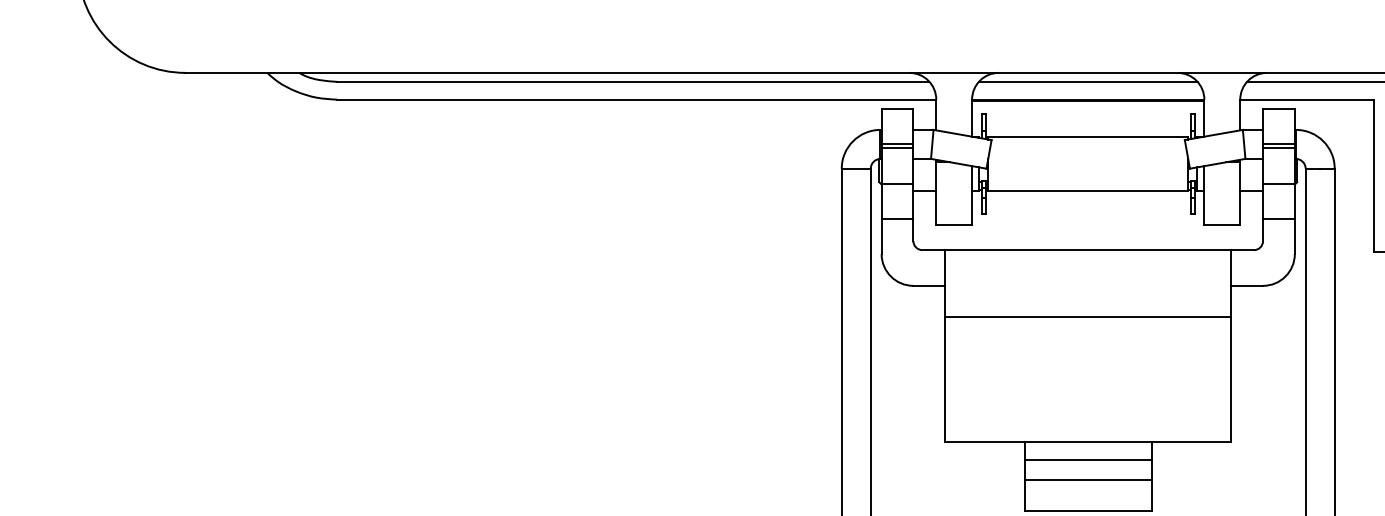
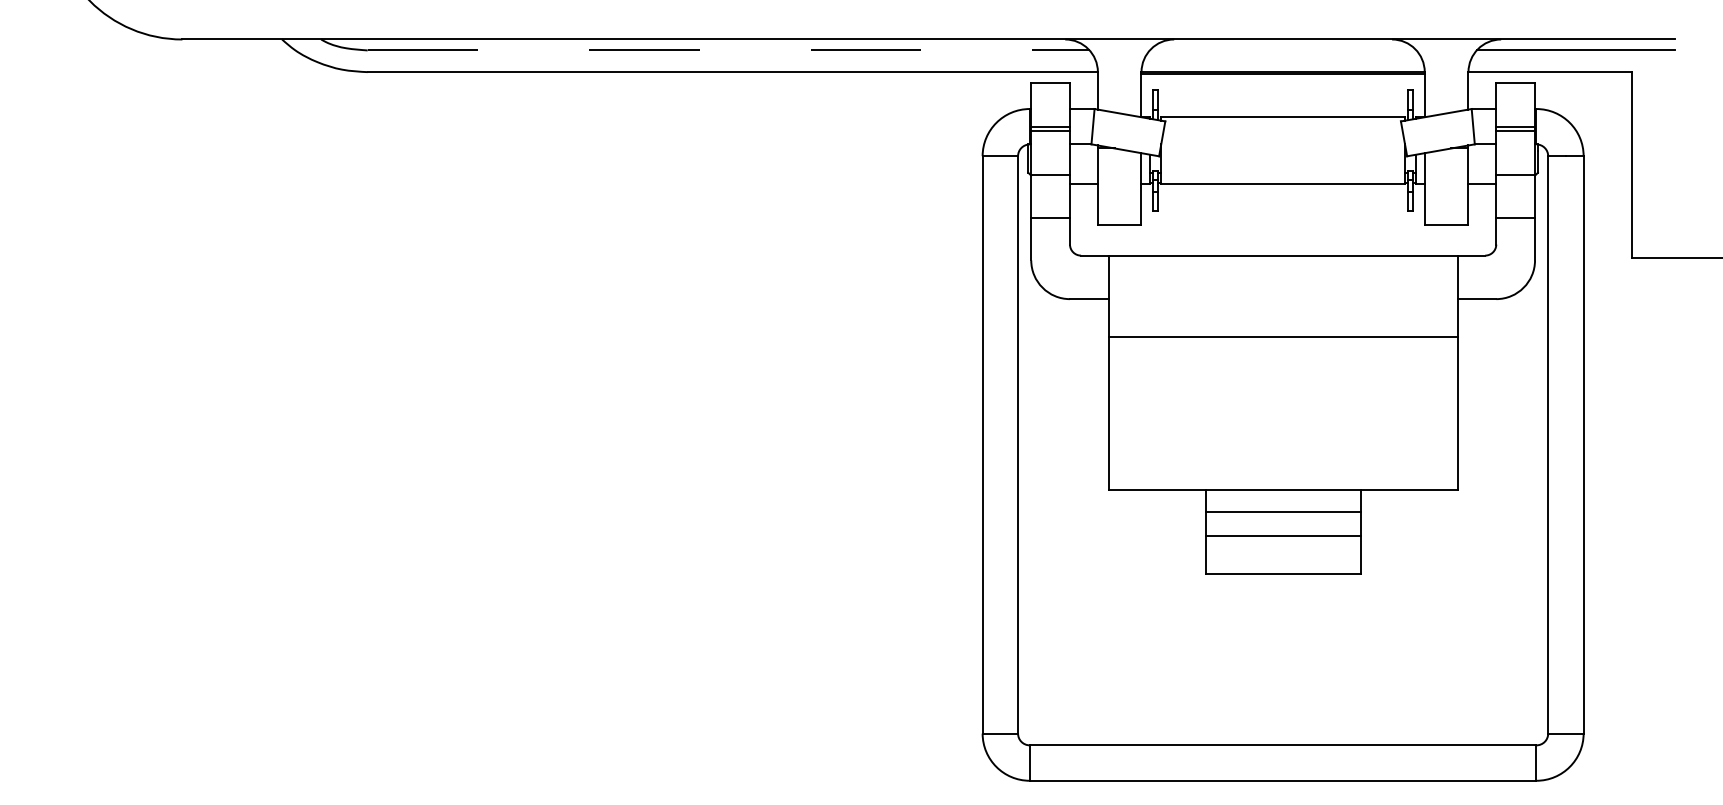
line: (633, 81) -> (728, 50), solid -> dashed
line: (1087, 81) -> (1282, 50), removed

